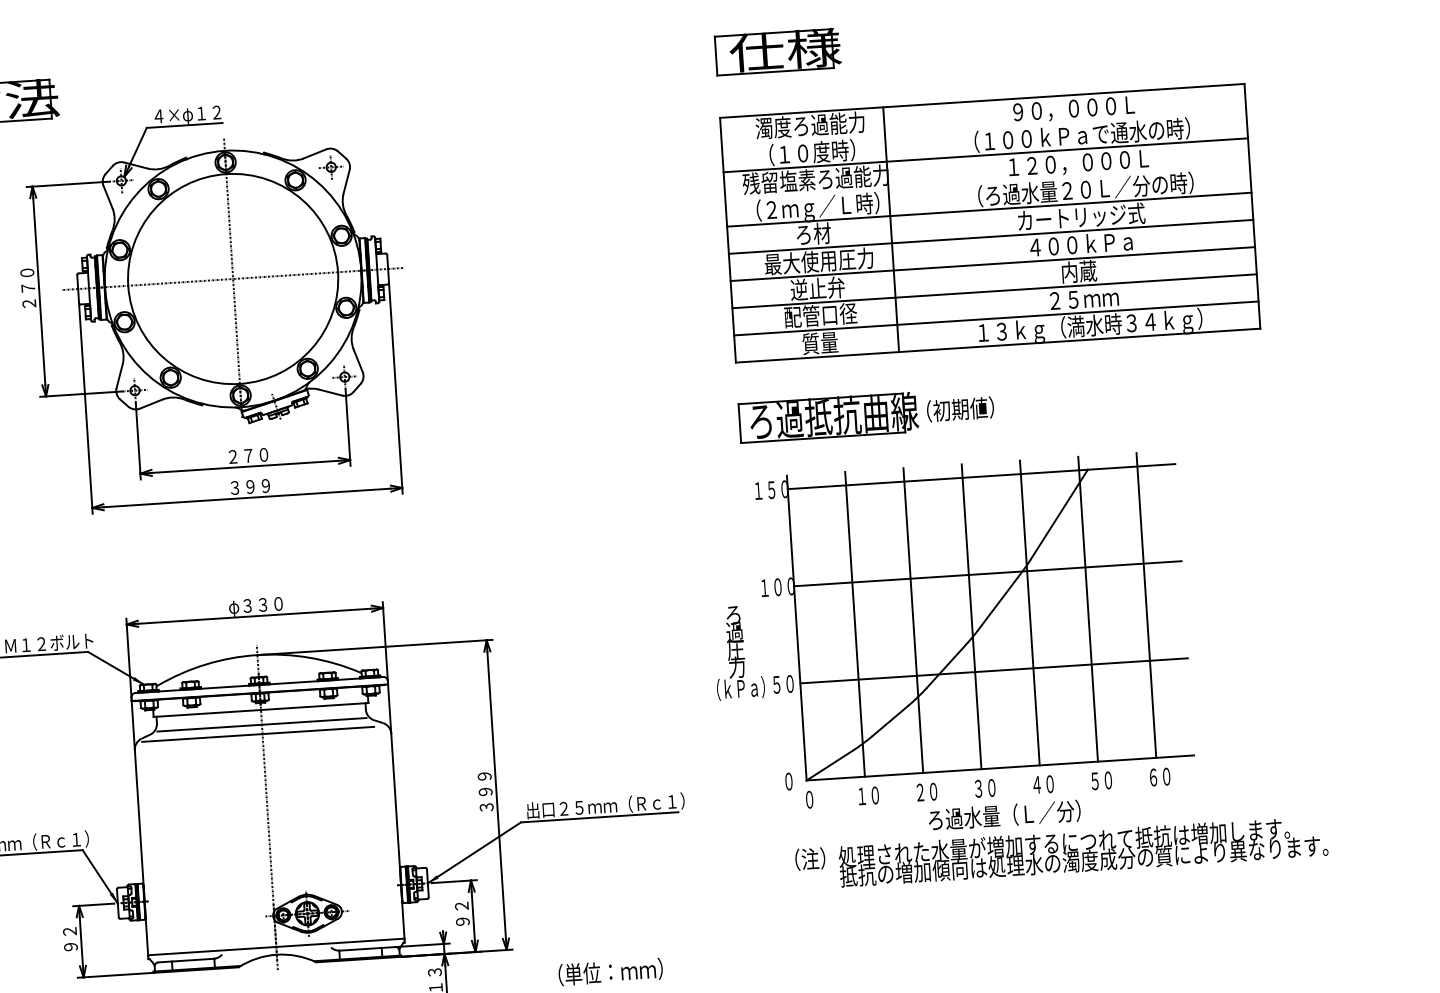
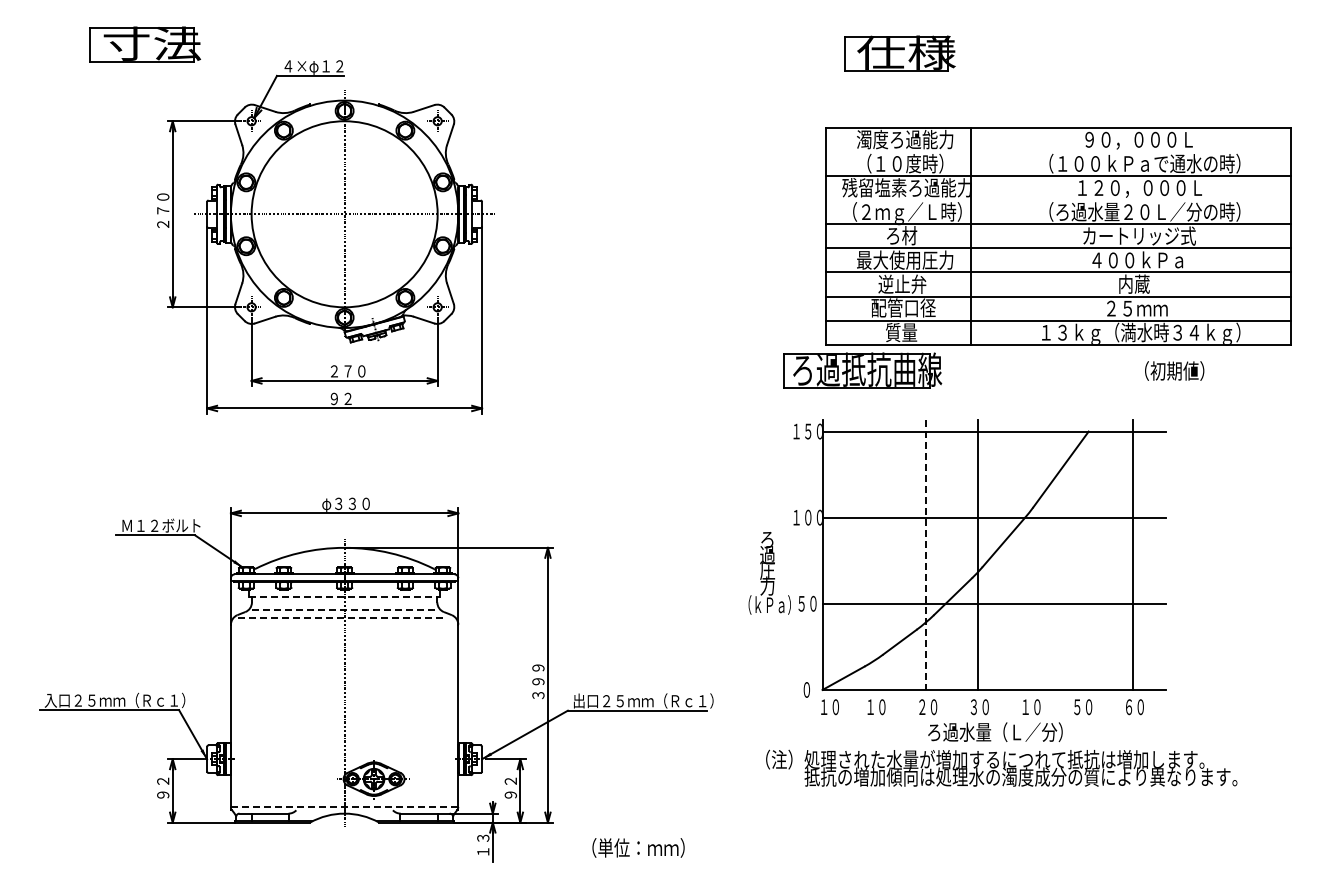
part: (777, 51) -> (899, 53), moved
part: (990, 223) -> (1058, 236), moved
text: (960, 408) -> (1174, 370), moved
text: (249, 486) -> (347, 398), ３９９ -> ９２
line: (1087, 608) -> (1080, 554), removed
line: (1030, 612) -> (1029, 554), removed
line: (912, 621) -> (925, 555), solid -> dashed
line: (855, 623) -> (874, 554), removed
line: (261, 709) -> (345, 596), solid -> dashed
line: (261, 724) -> (344, 609), solid -> dashed
line: (257, 733) -> (340, 617), solid -> dashed
text: (1036, 784) -> (1025, 706), ４０ -> １０
text: (815, 799) -> (829, 707), ０ -> １０
text: (1061, 851) -> (1001, 767), moved
line: (276, 946) -> (344, 806), solid -> dashed

